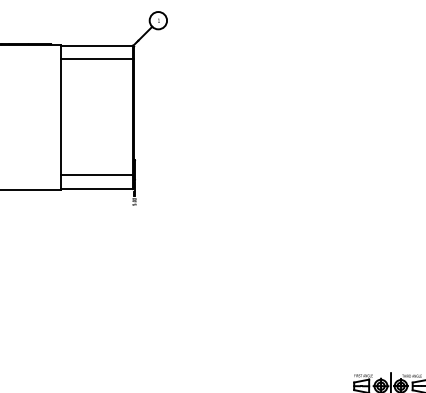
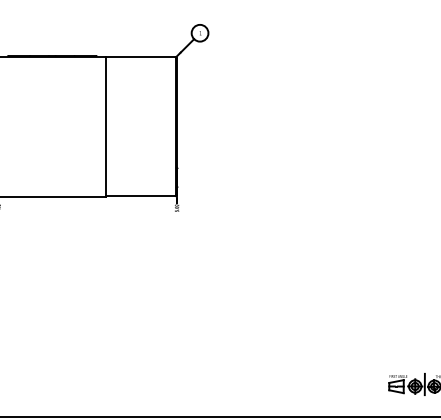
line: (96, 59) -> (140, 70), removed
line: (96, 175) -> (140, 182), removed

